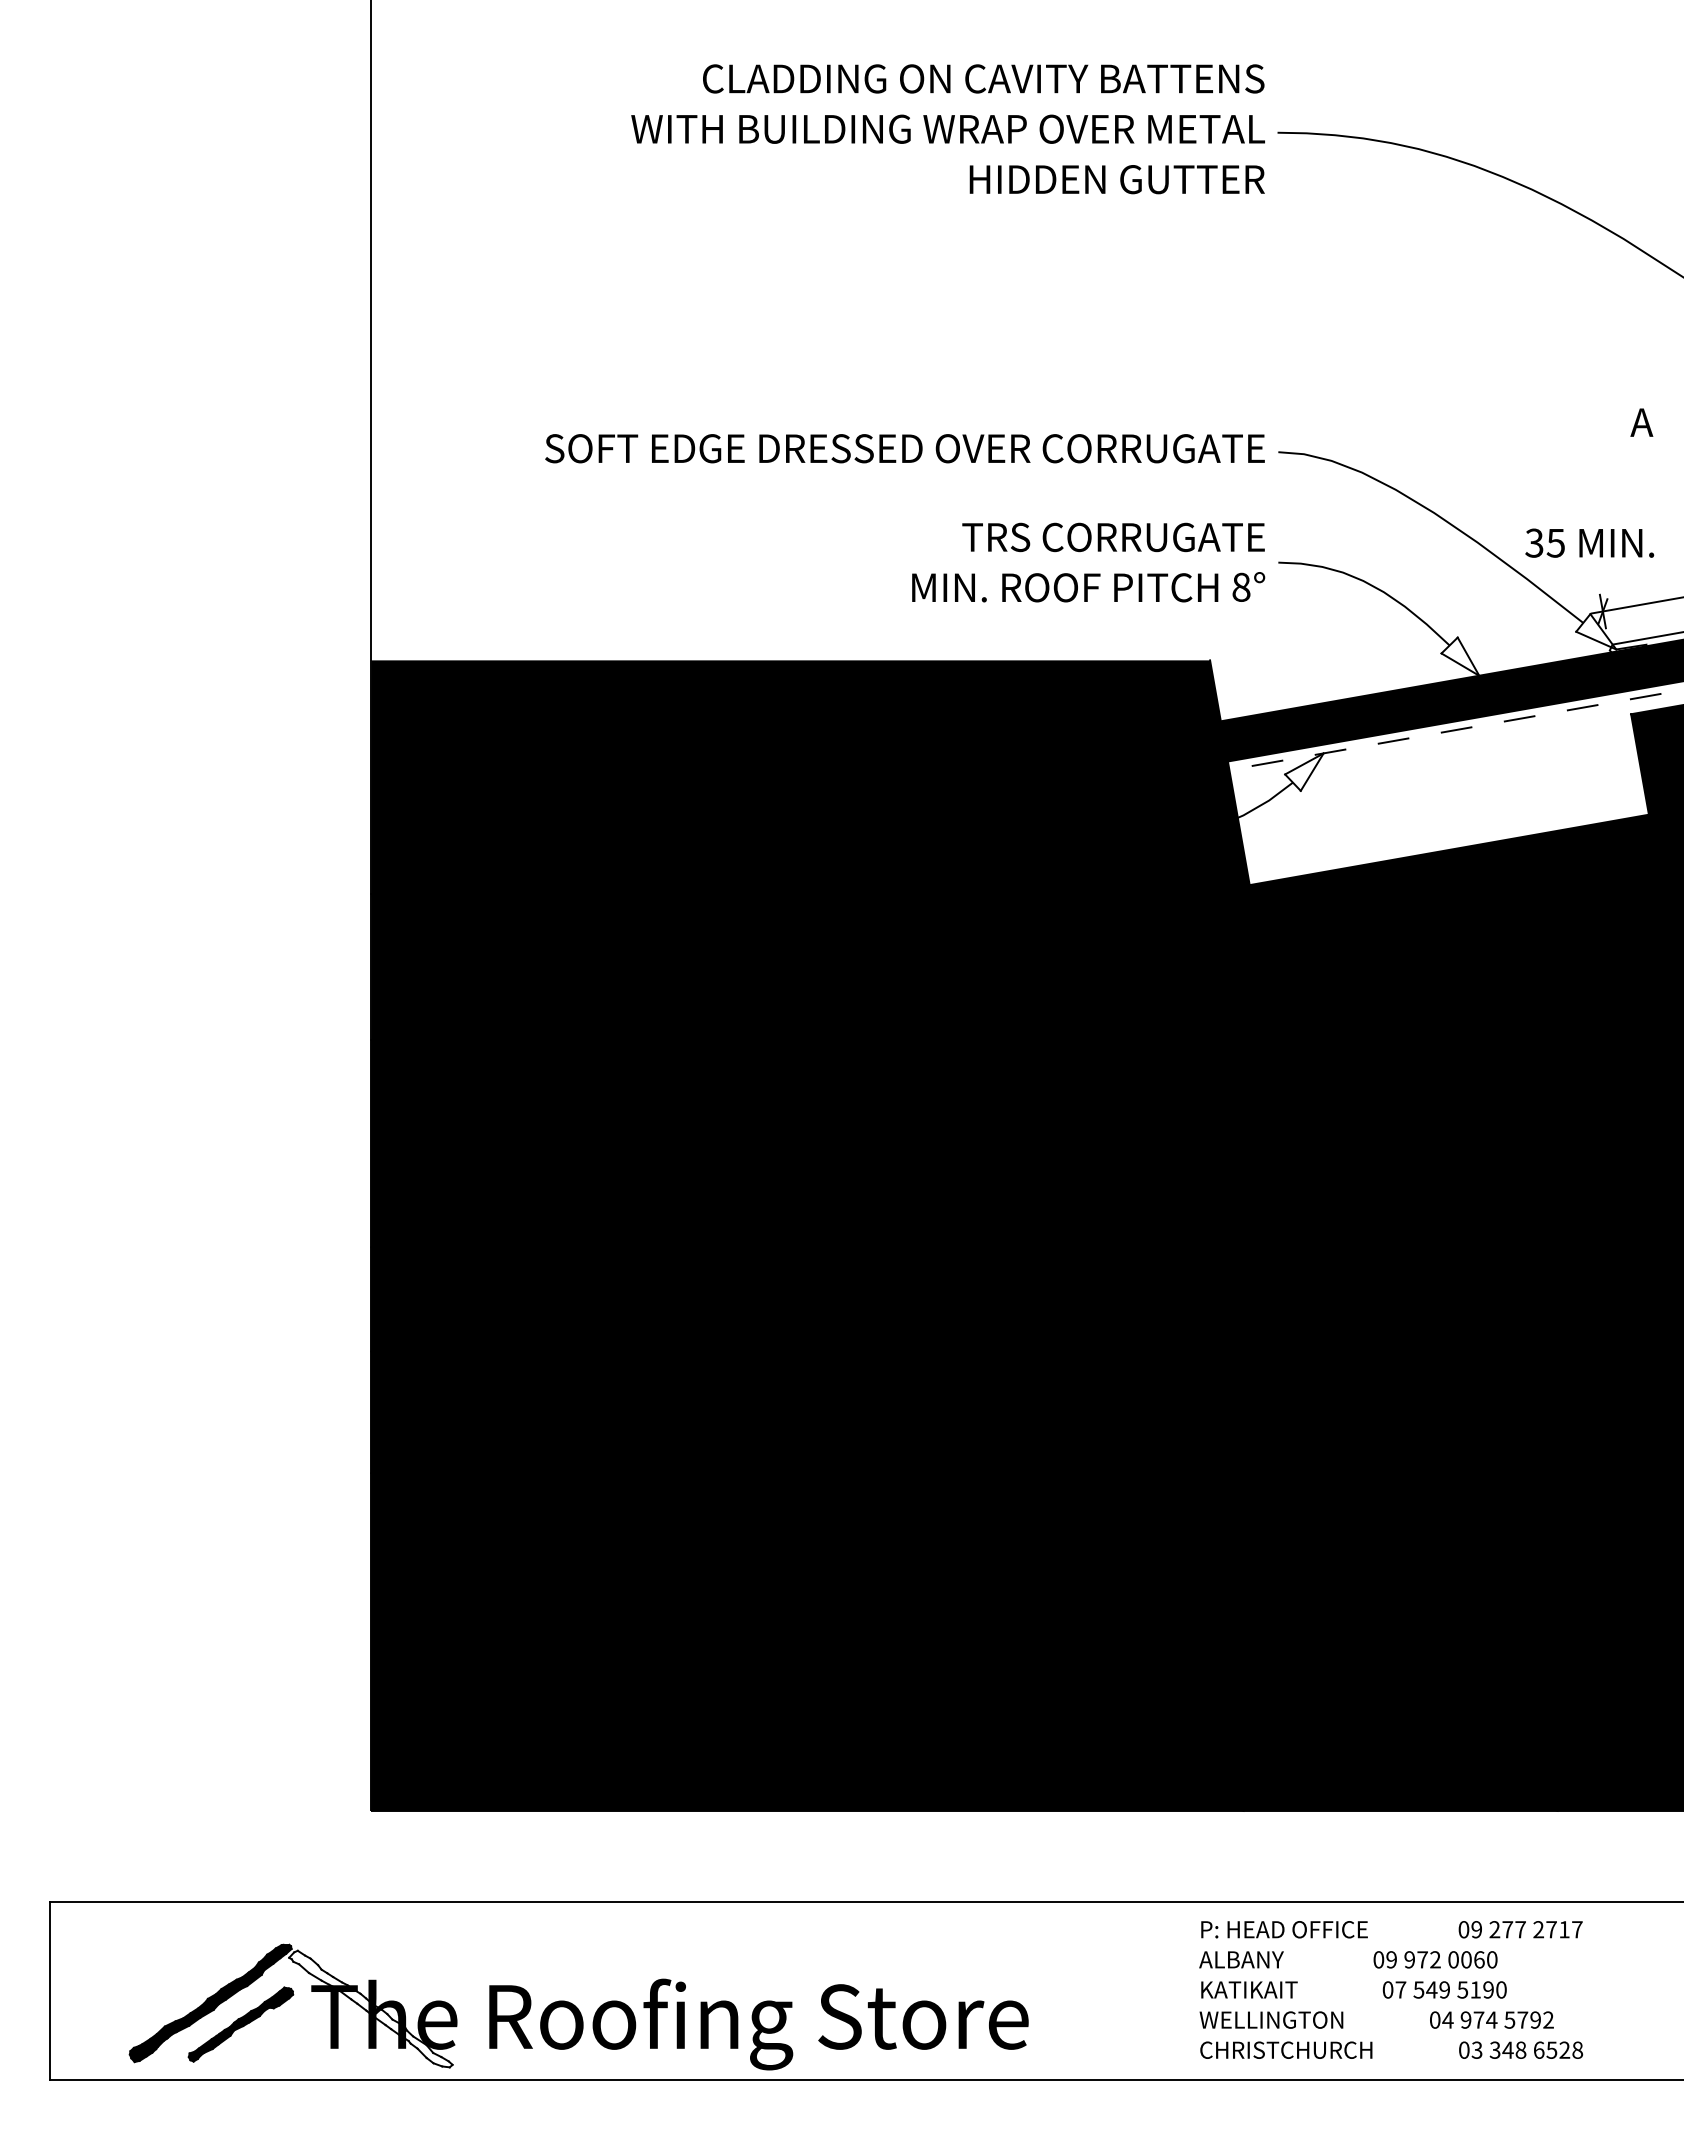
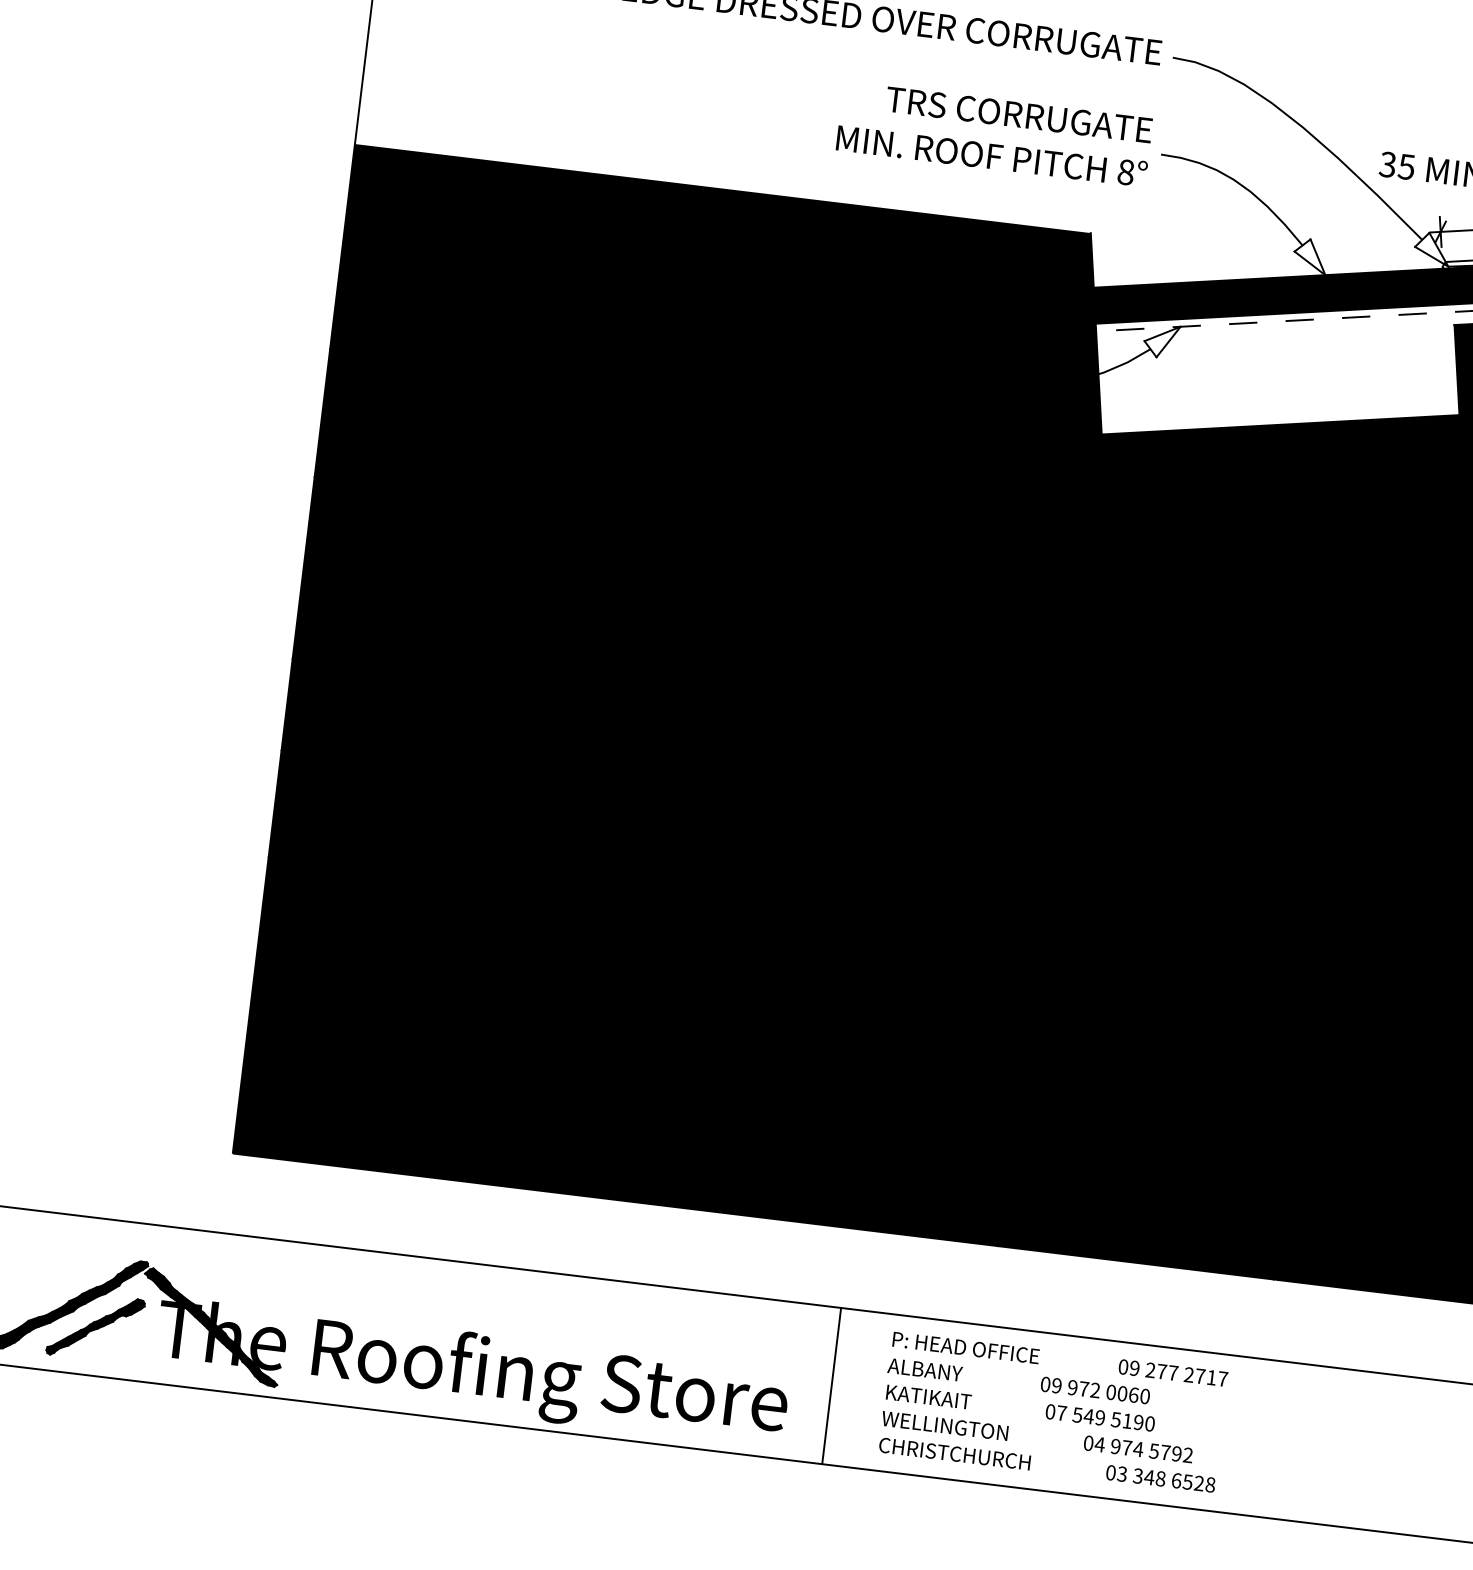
line: (1075, 1989) -> (831, 1384), added
text: (1391, 1989) -> (1053, 1411), moved
fill: (370, 2008) -> (211, 1326), added

